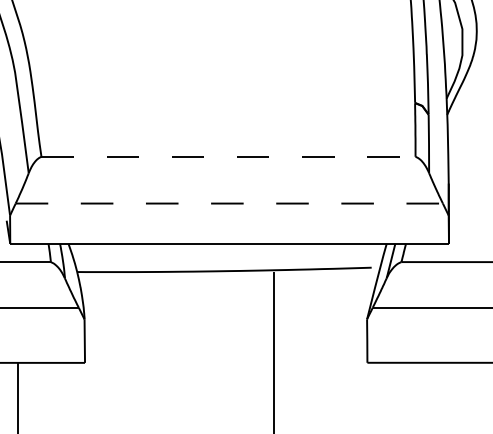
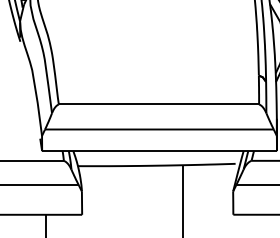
line: (227, 156) -> (158, 104), dashed -> solid
line: (229, 203) -> (159, 129), dashed -> solid

